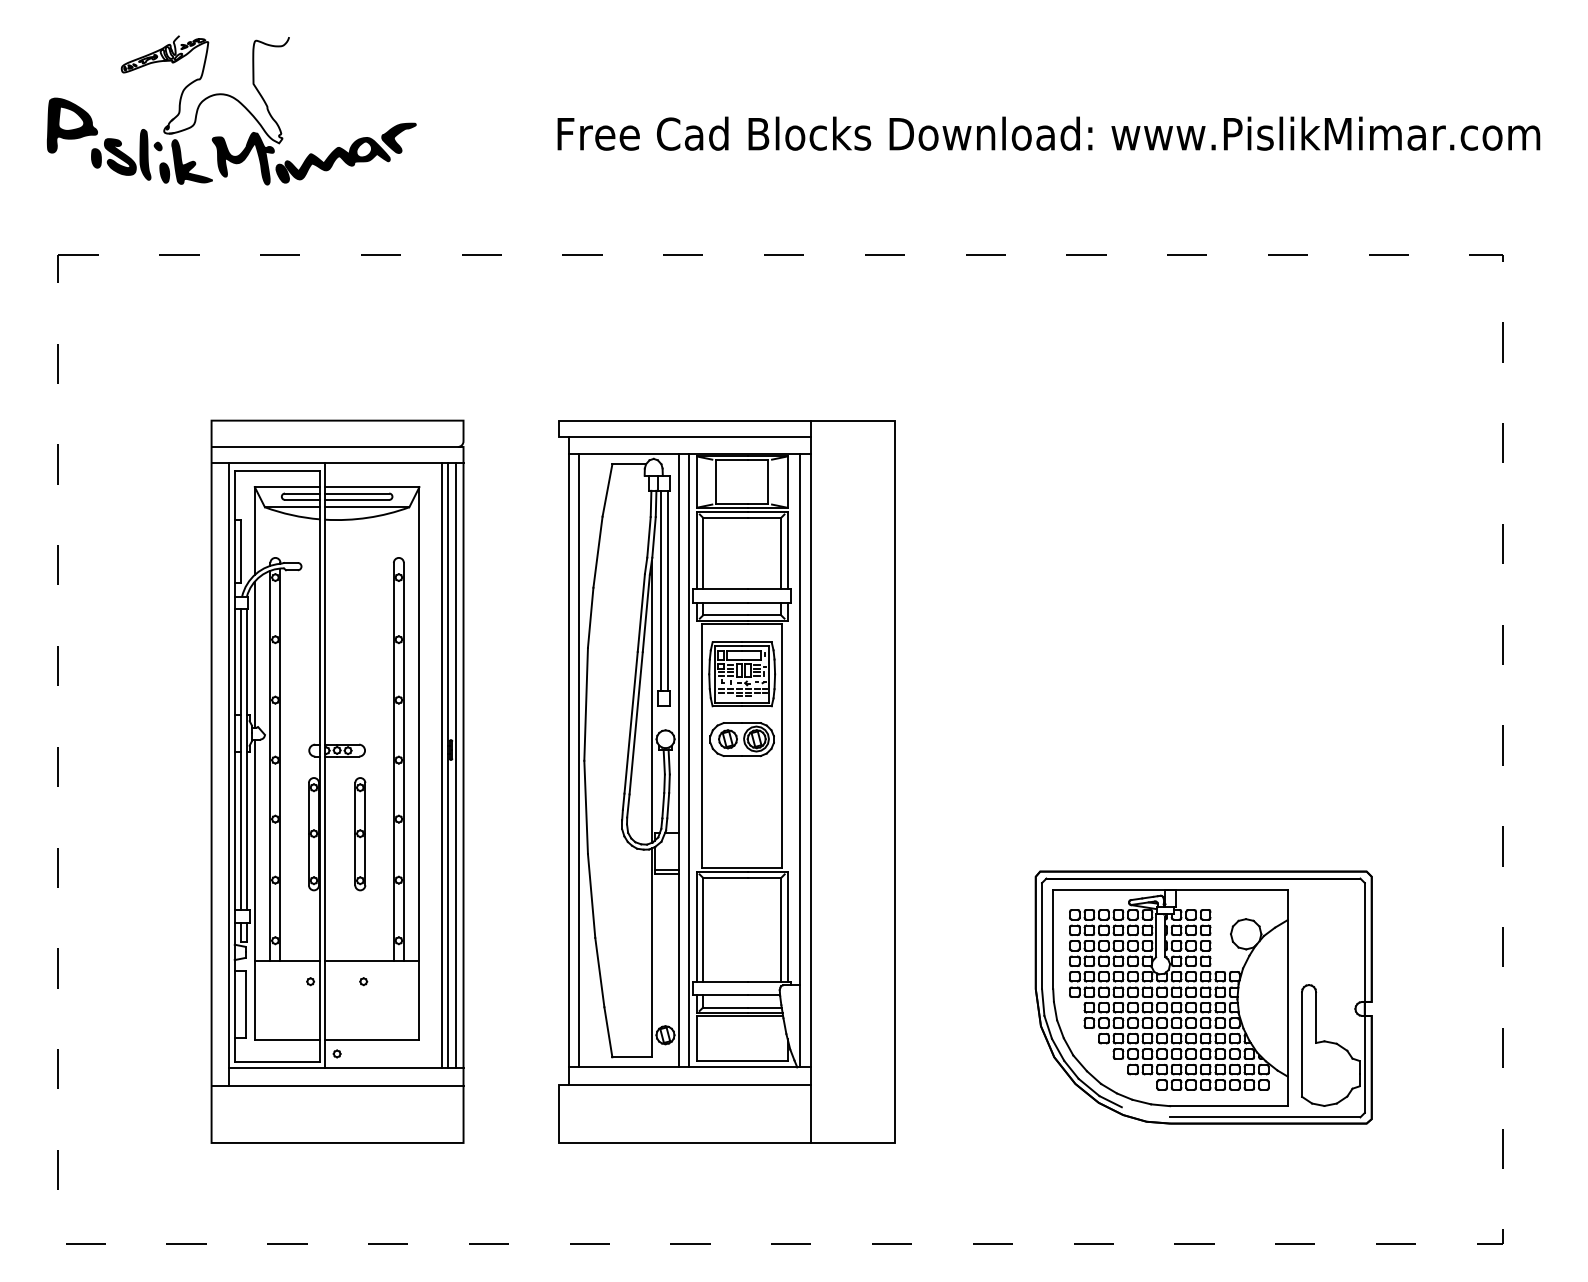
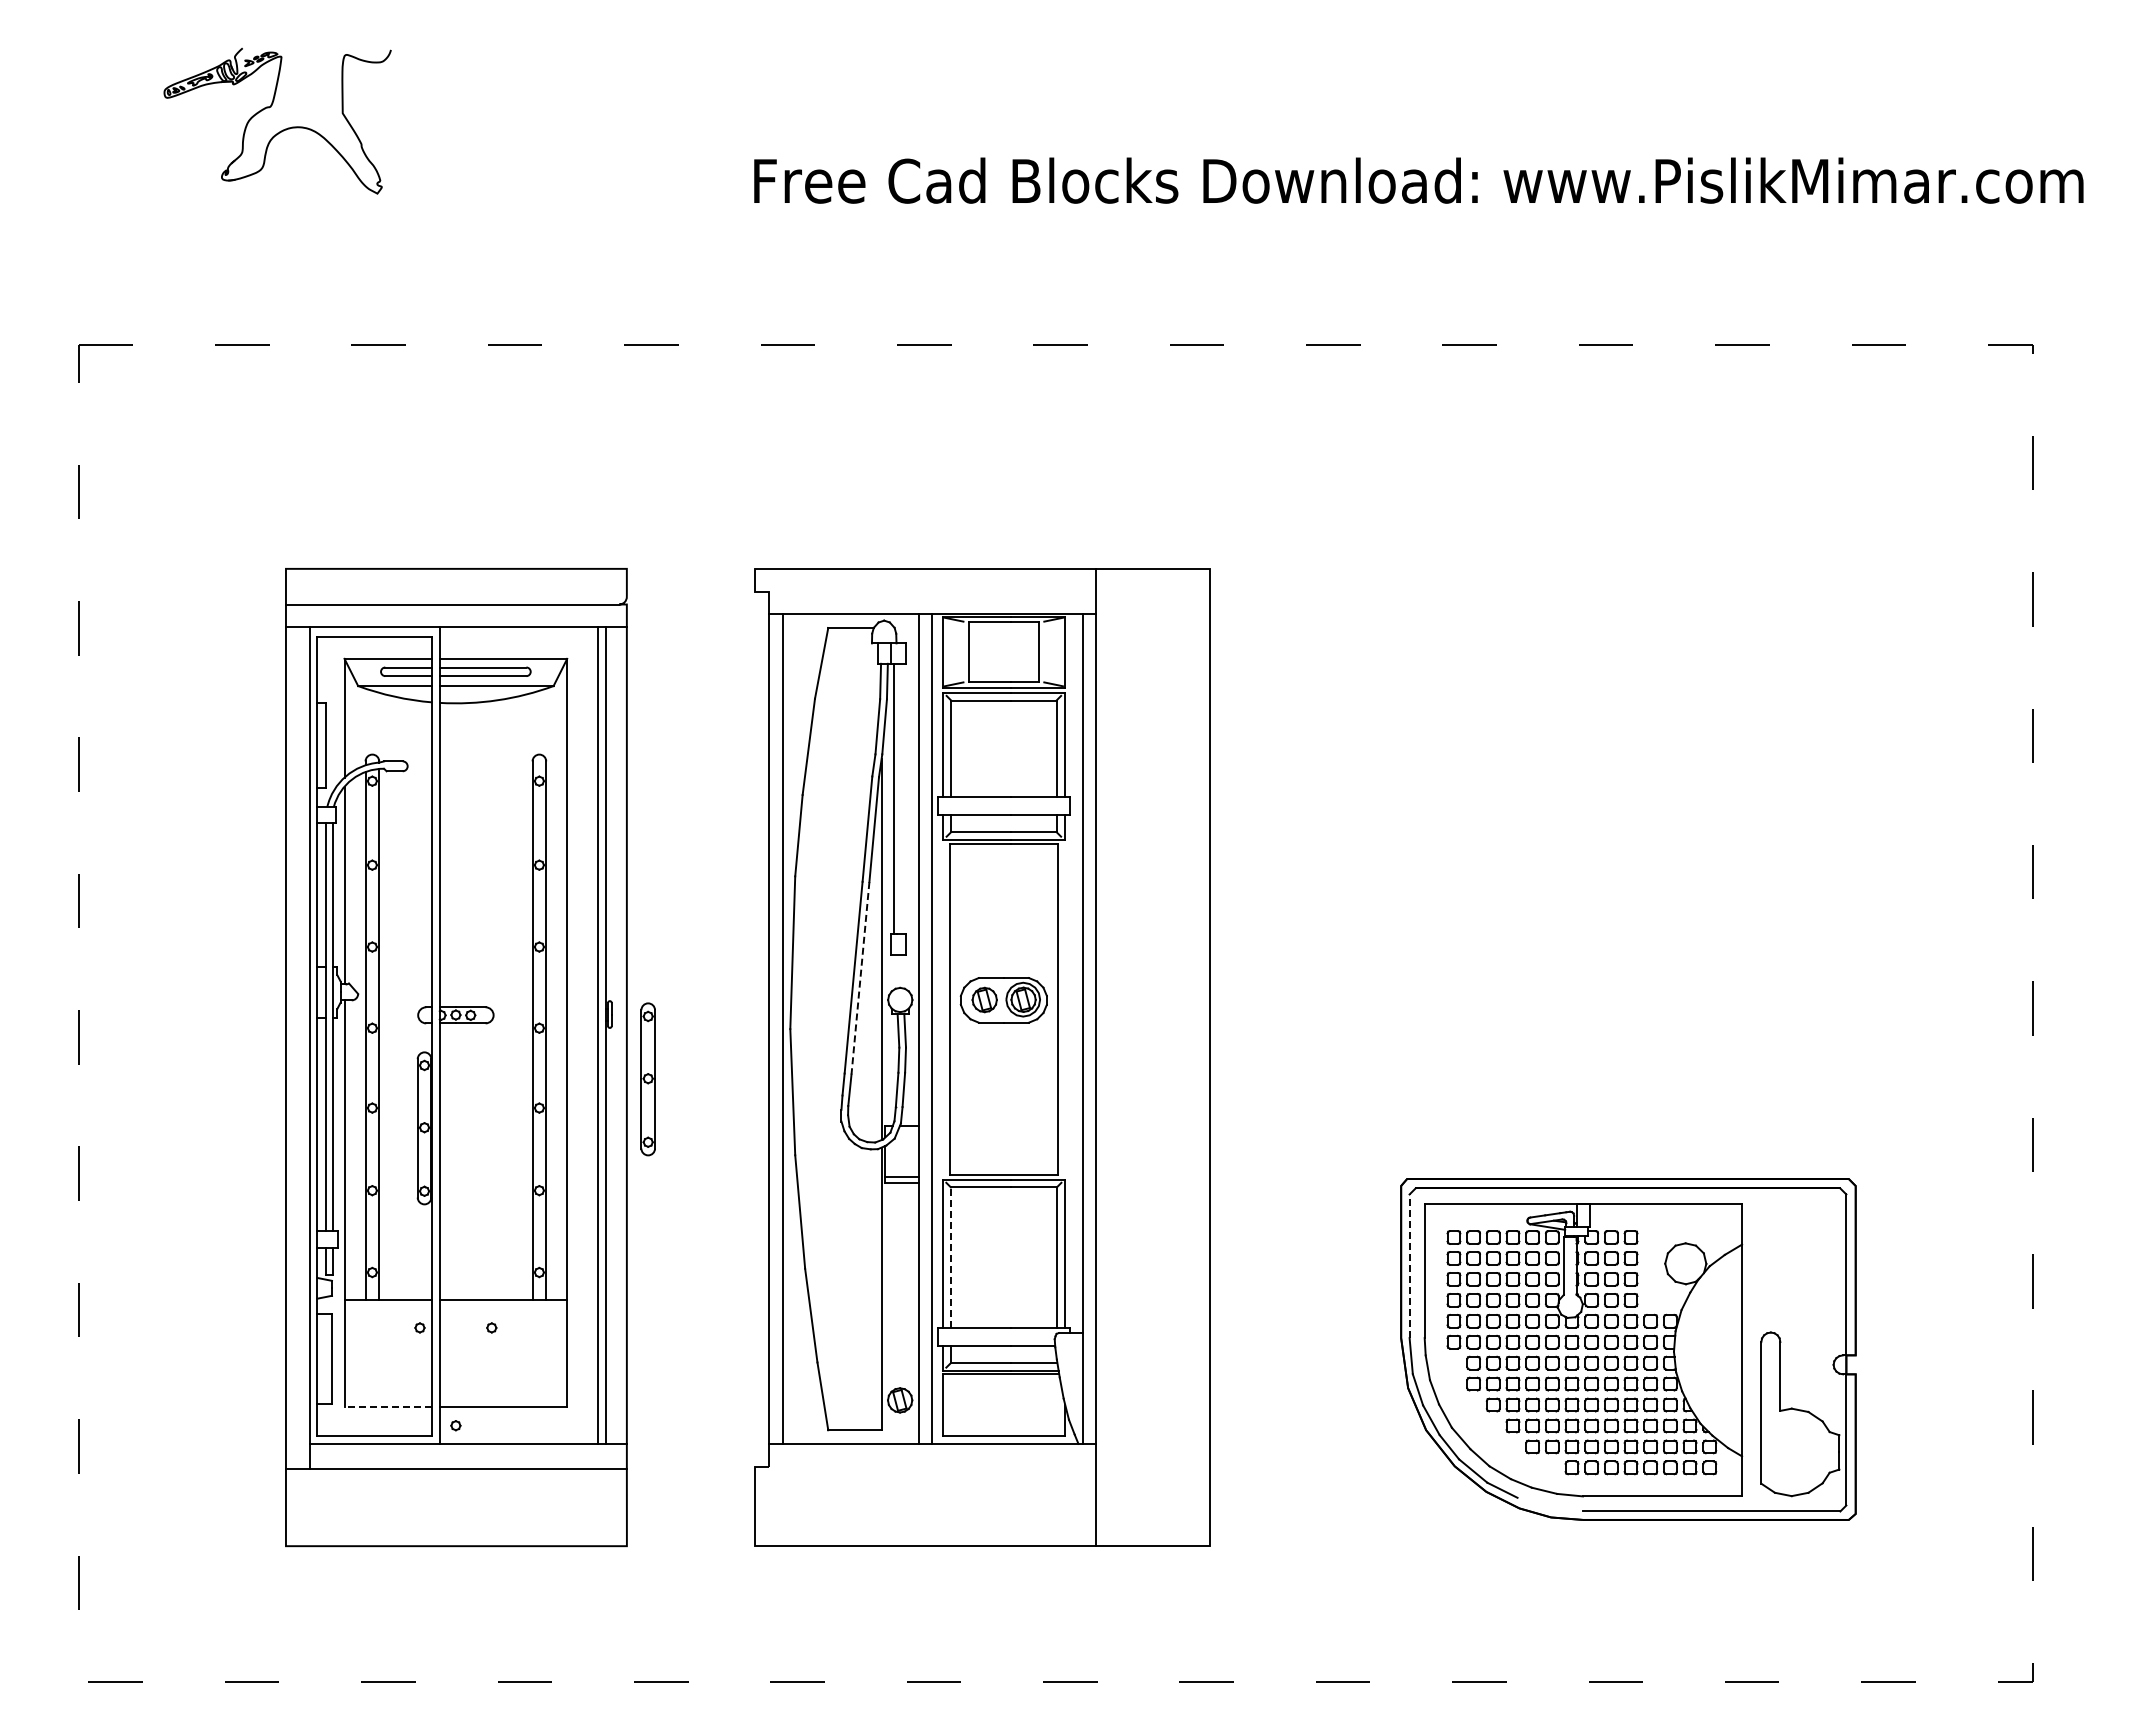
part: (226, 143) -> (305, 193), removed
line: (689, 437) -> (932, 591), removed
line: (667, 590) -> (903, 798), removed
part: (741, 674) -> (1003, 912), removed
line: (636, 723) -> (860, 978), solid -> dashed
line: (455, 765) -> (616, 1035), removed
part: (359, 834) -> (647, 1079), moved
line: (702, 929) -> (950, 1257), solid -> dashed
line: (1041, 936) -> (1409, 1266), solid -> dashed
line: (287, 1039) -> (388, 1406), solid -> dashed
line: (689, 1084) -> (932, 1467), removed

